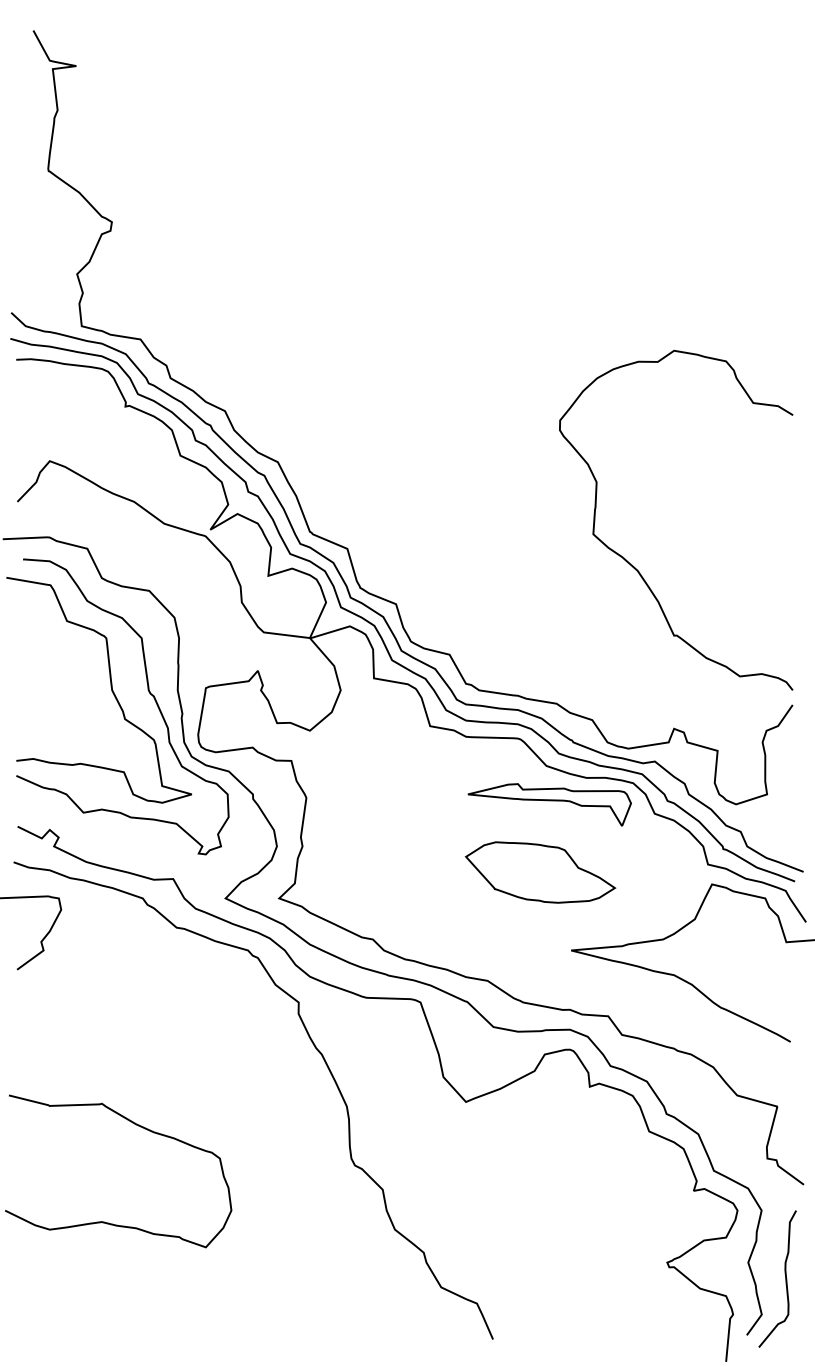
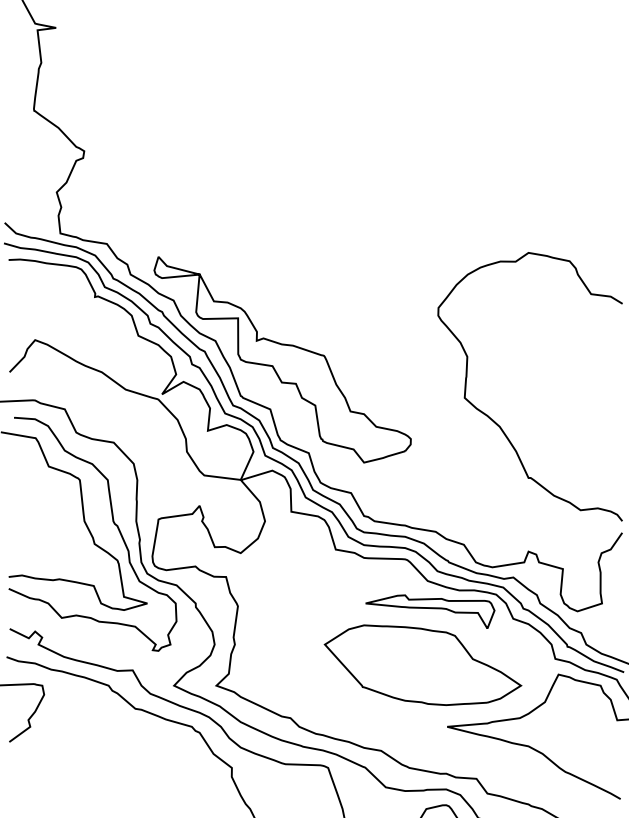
part: (362, 485) -> (282, 359), added
part: (540, 872) -> (422, 665), size x1.67

